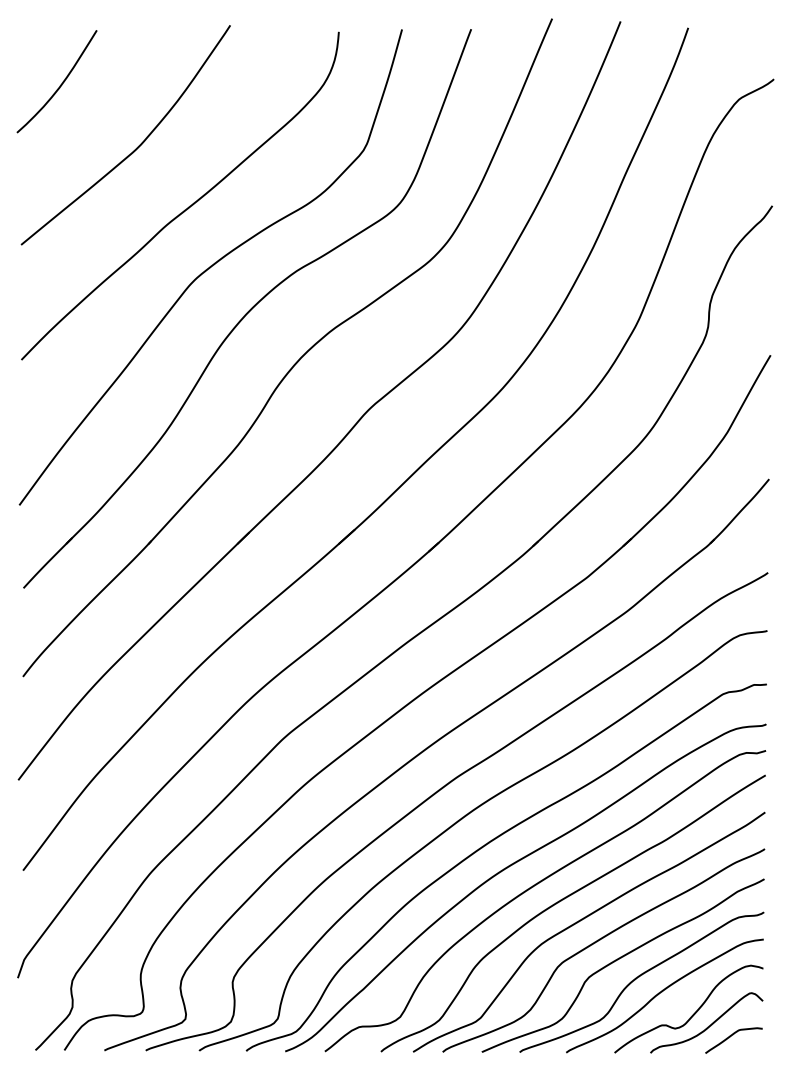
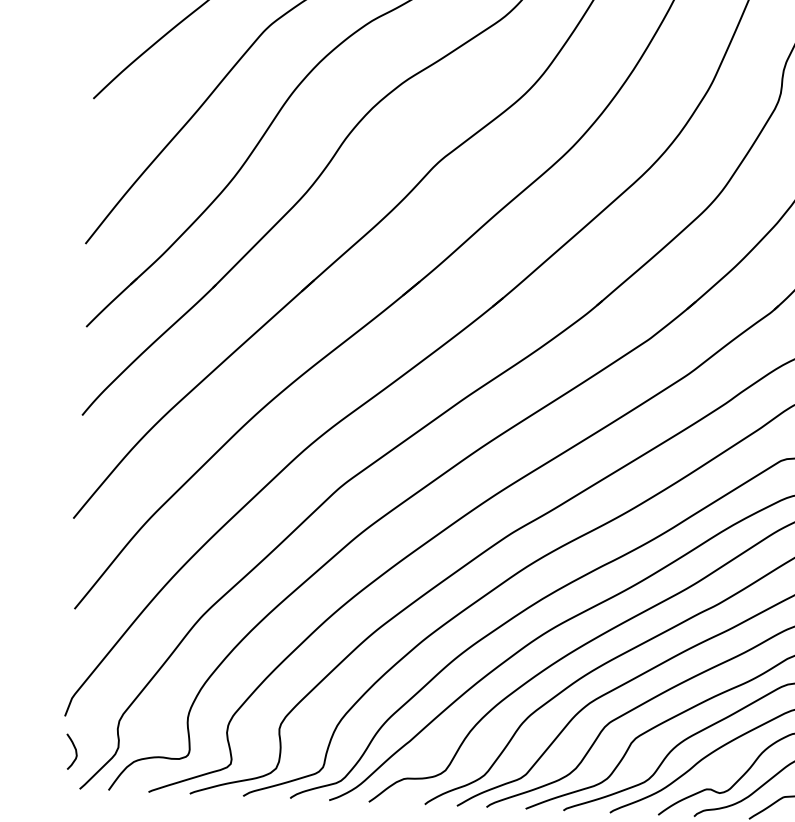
curve: (29, 1013) -> (75, 752), added

